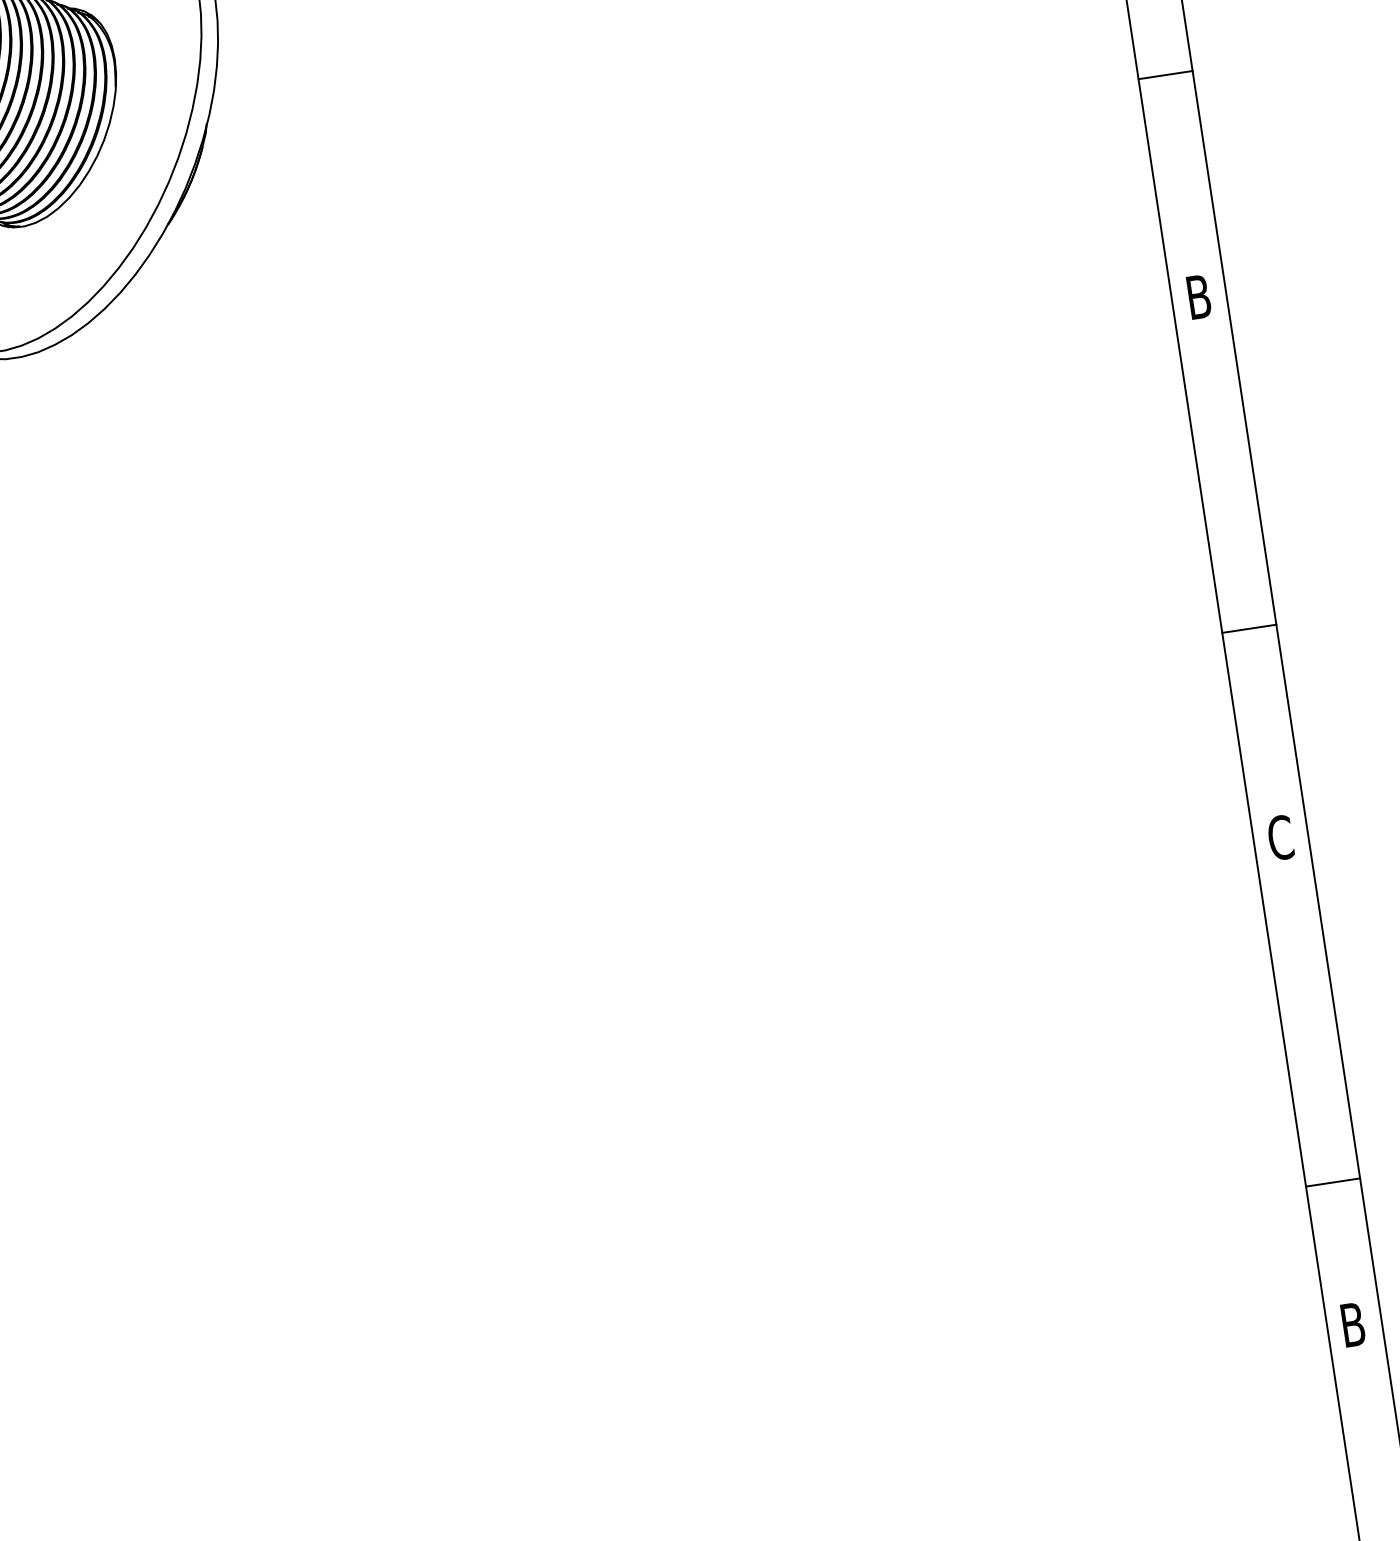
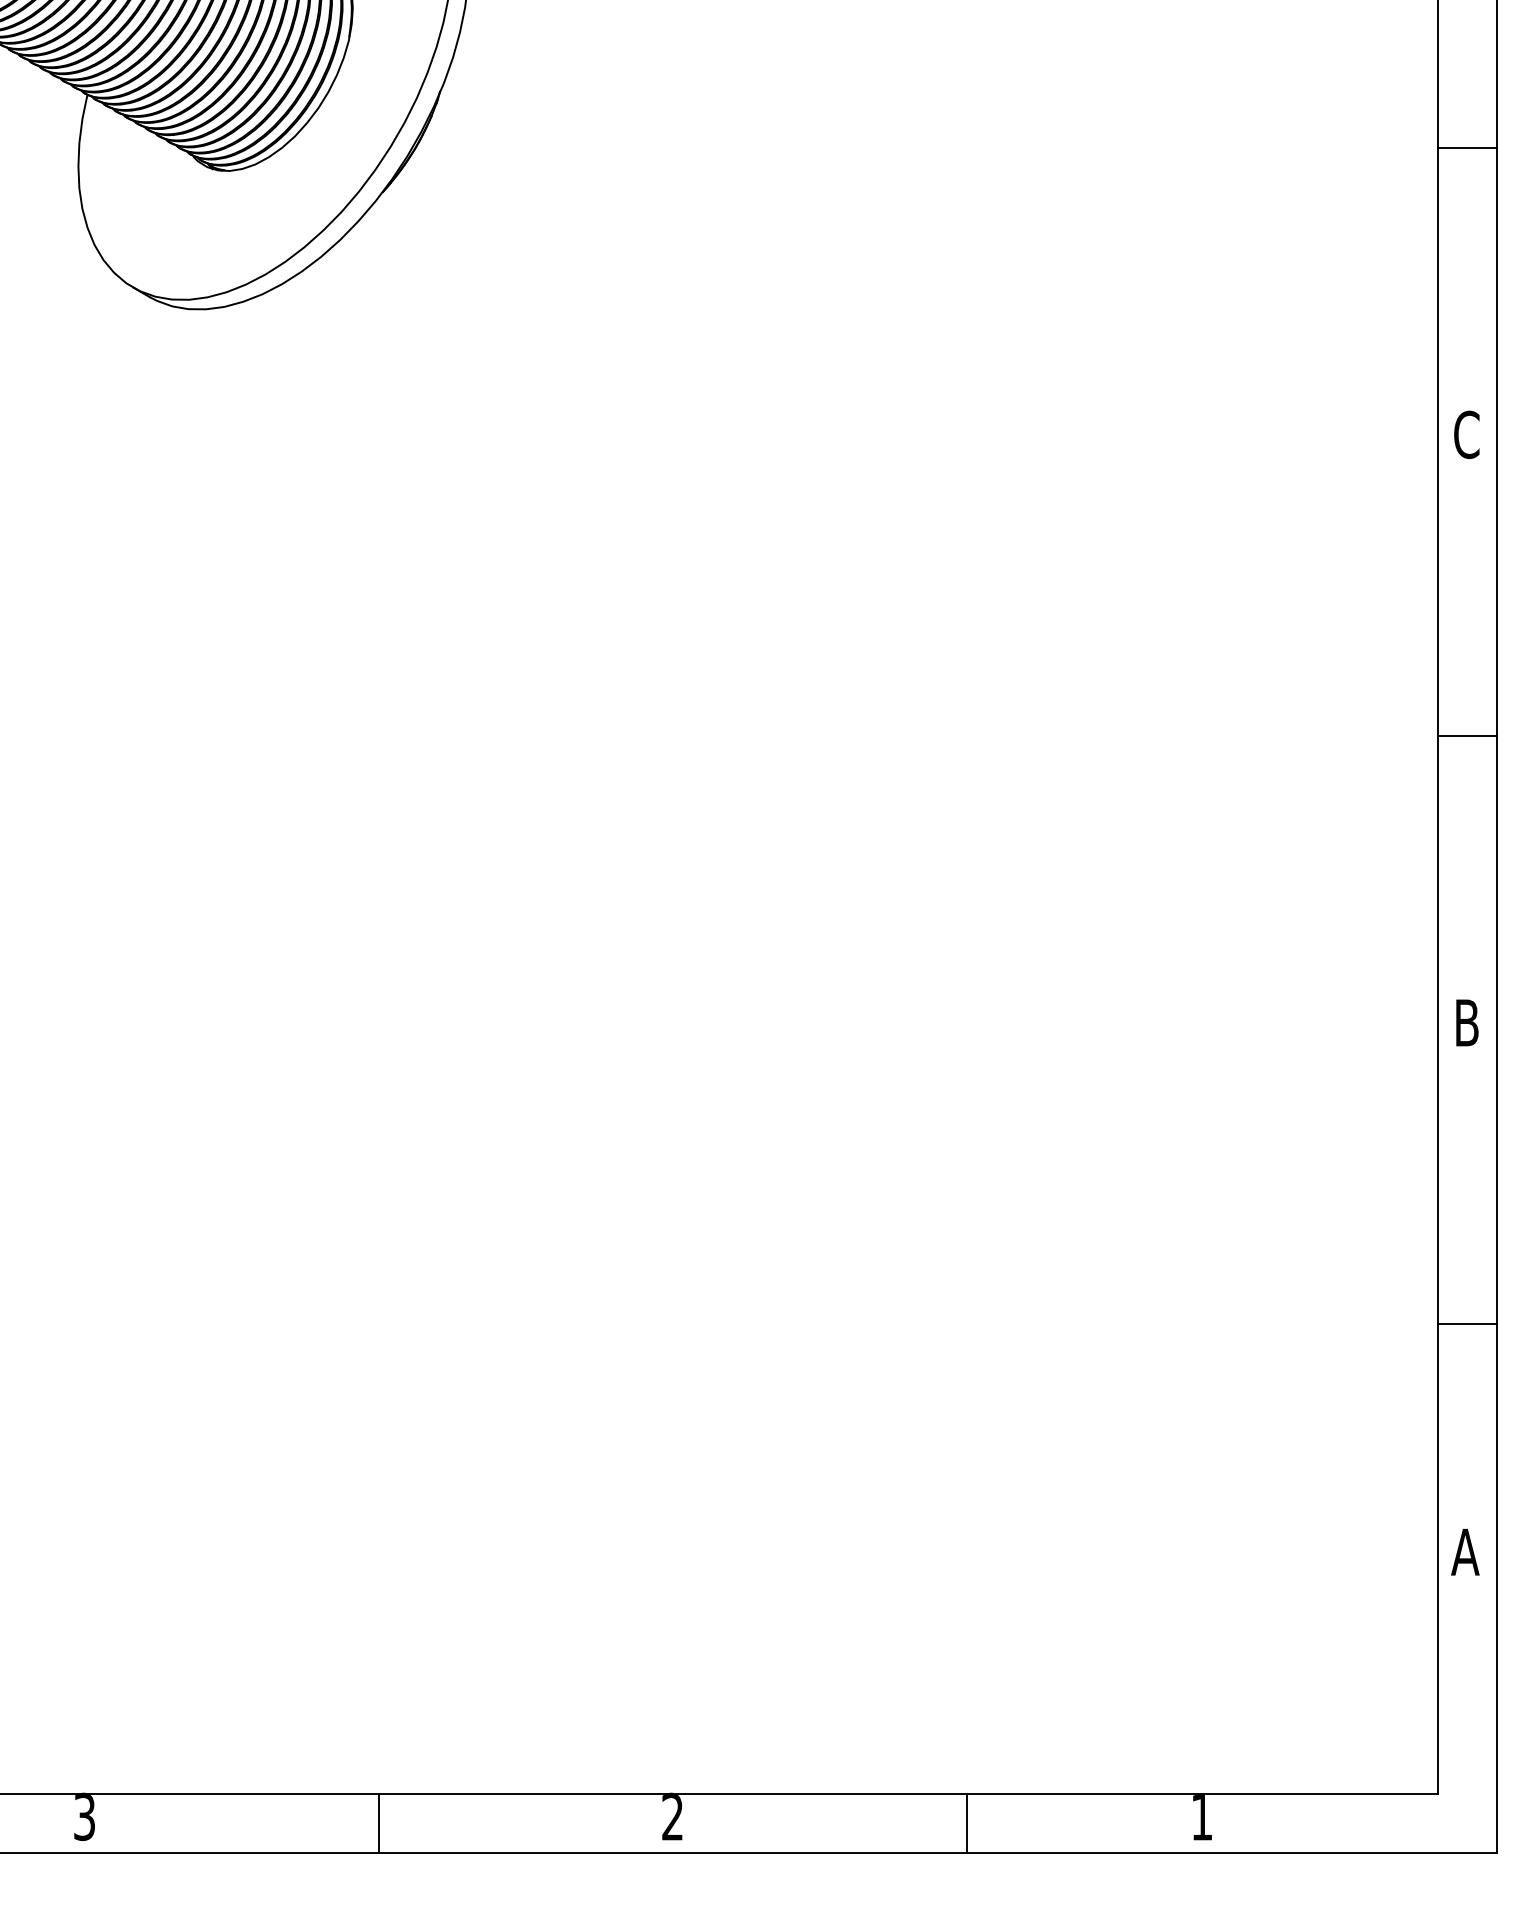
line: (1164, 75) -> (1466, 147), moved
text: (1198, 296) -> (1466, 434), B -> C
line: (1248, 628) -> (1466, 735), moved
text: (1280, 837) -> (1466, 1022), C -> B
line: (1332, 1182) -> (1466, 1323), moved
text: (1352, 1324) -> (1465, 1551), B -> A

